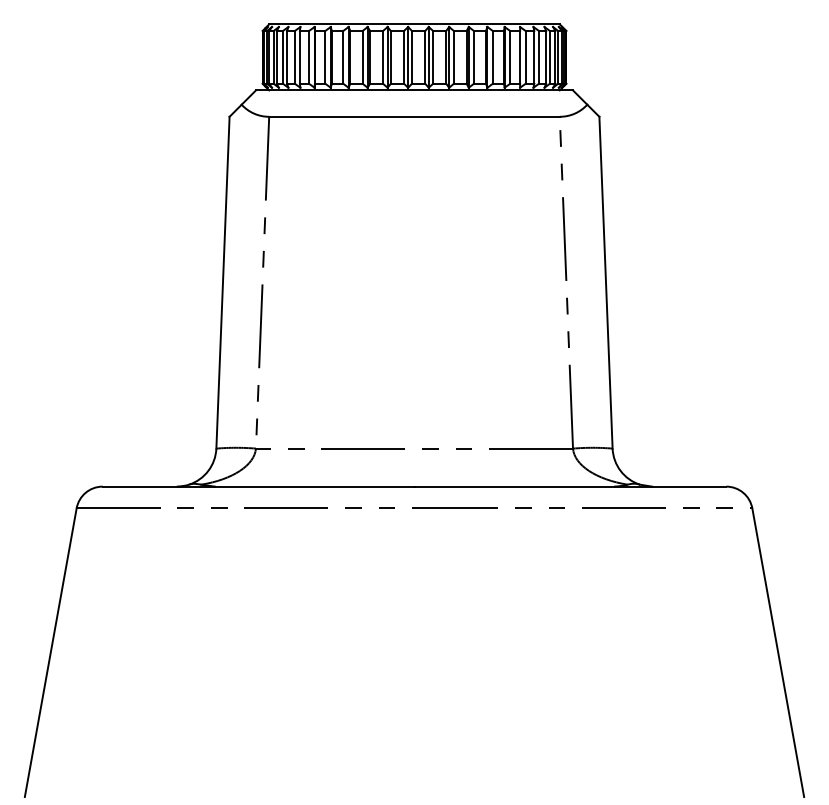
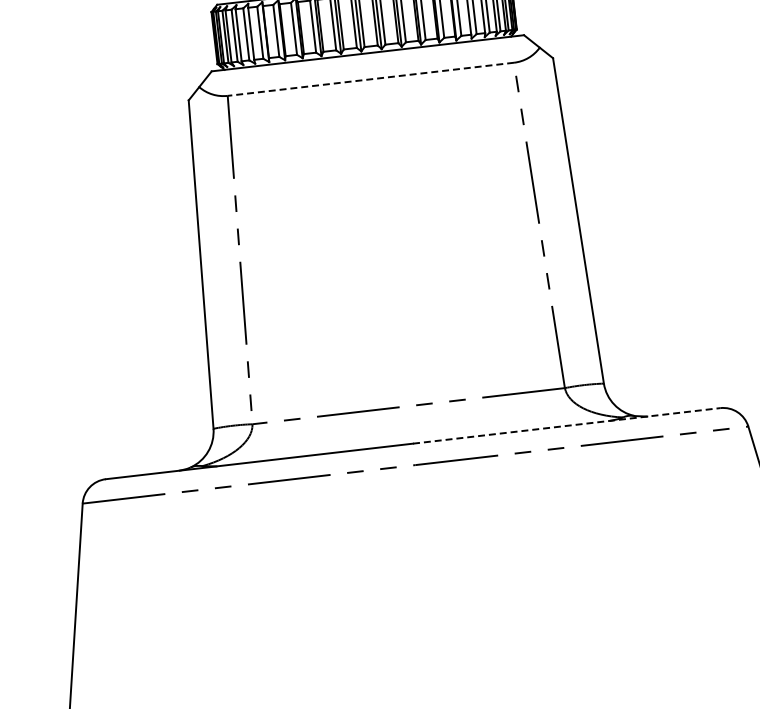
line: (414, 116) -> (370, 79), solid -> dashed
line: (570, 486) -> (566, 425), solid -> dashed

